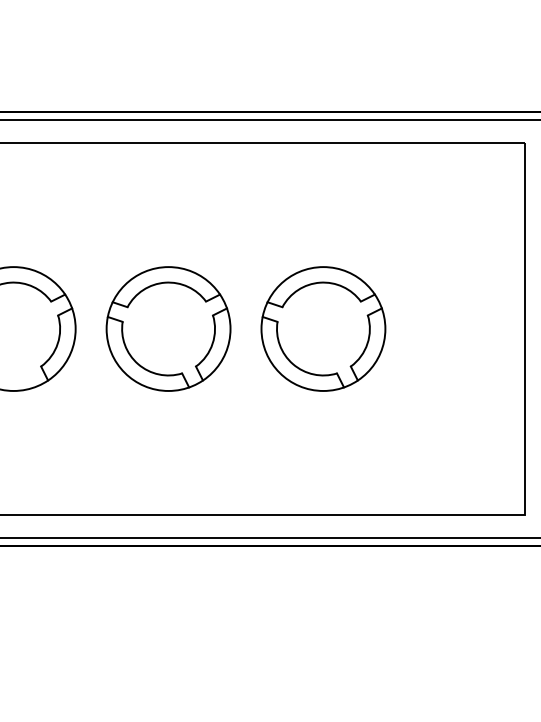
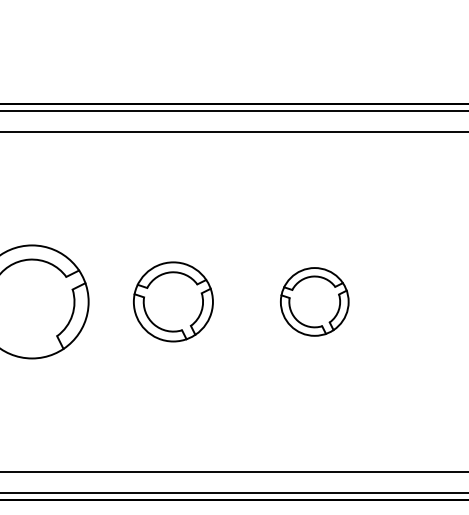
part: (168, 328) -> (173, 301), size x0.7
part: (323, 328) -> (314, 301), size x0.6

